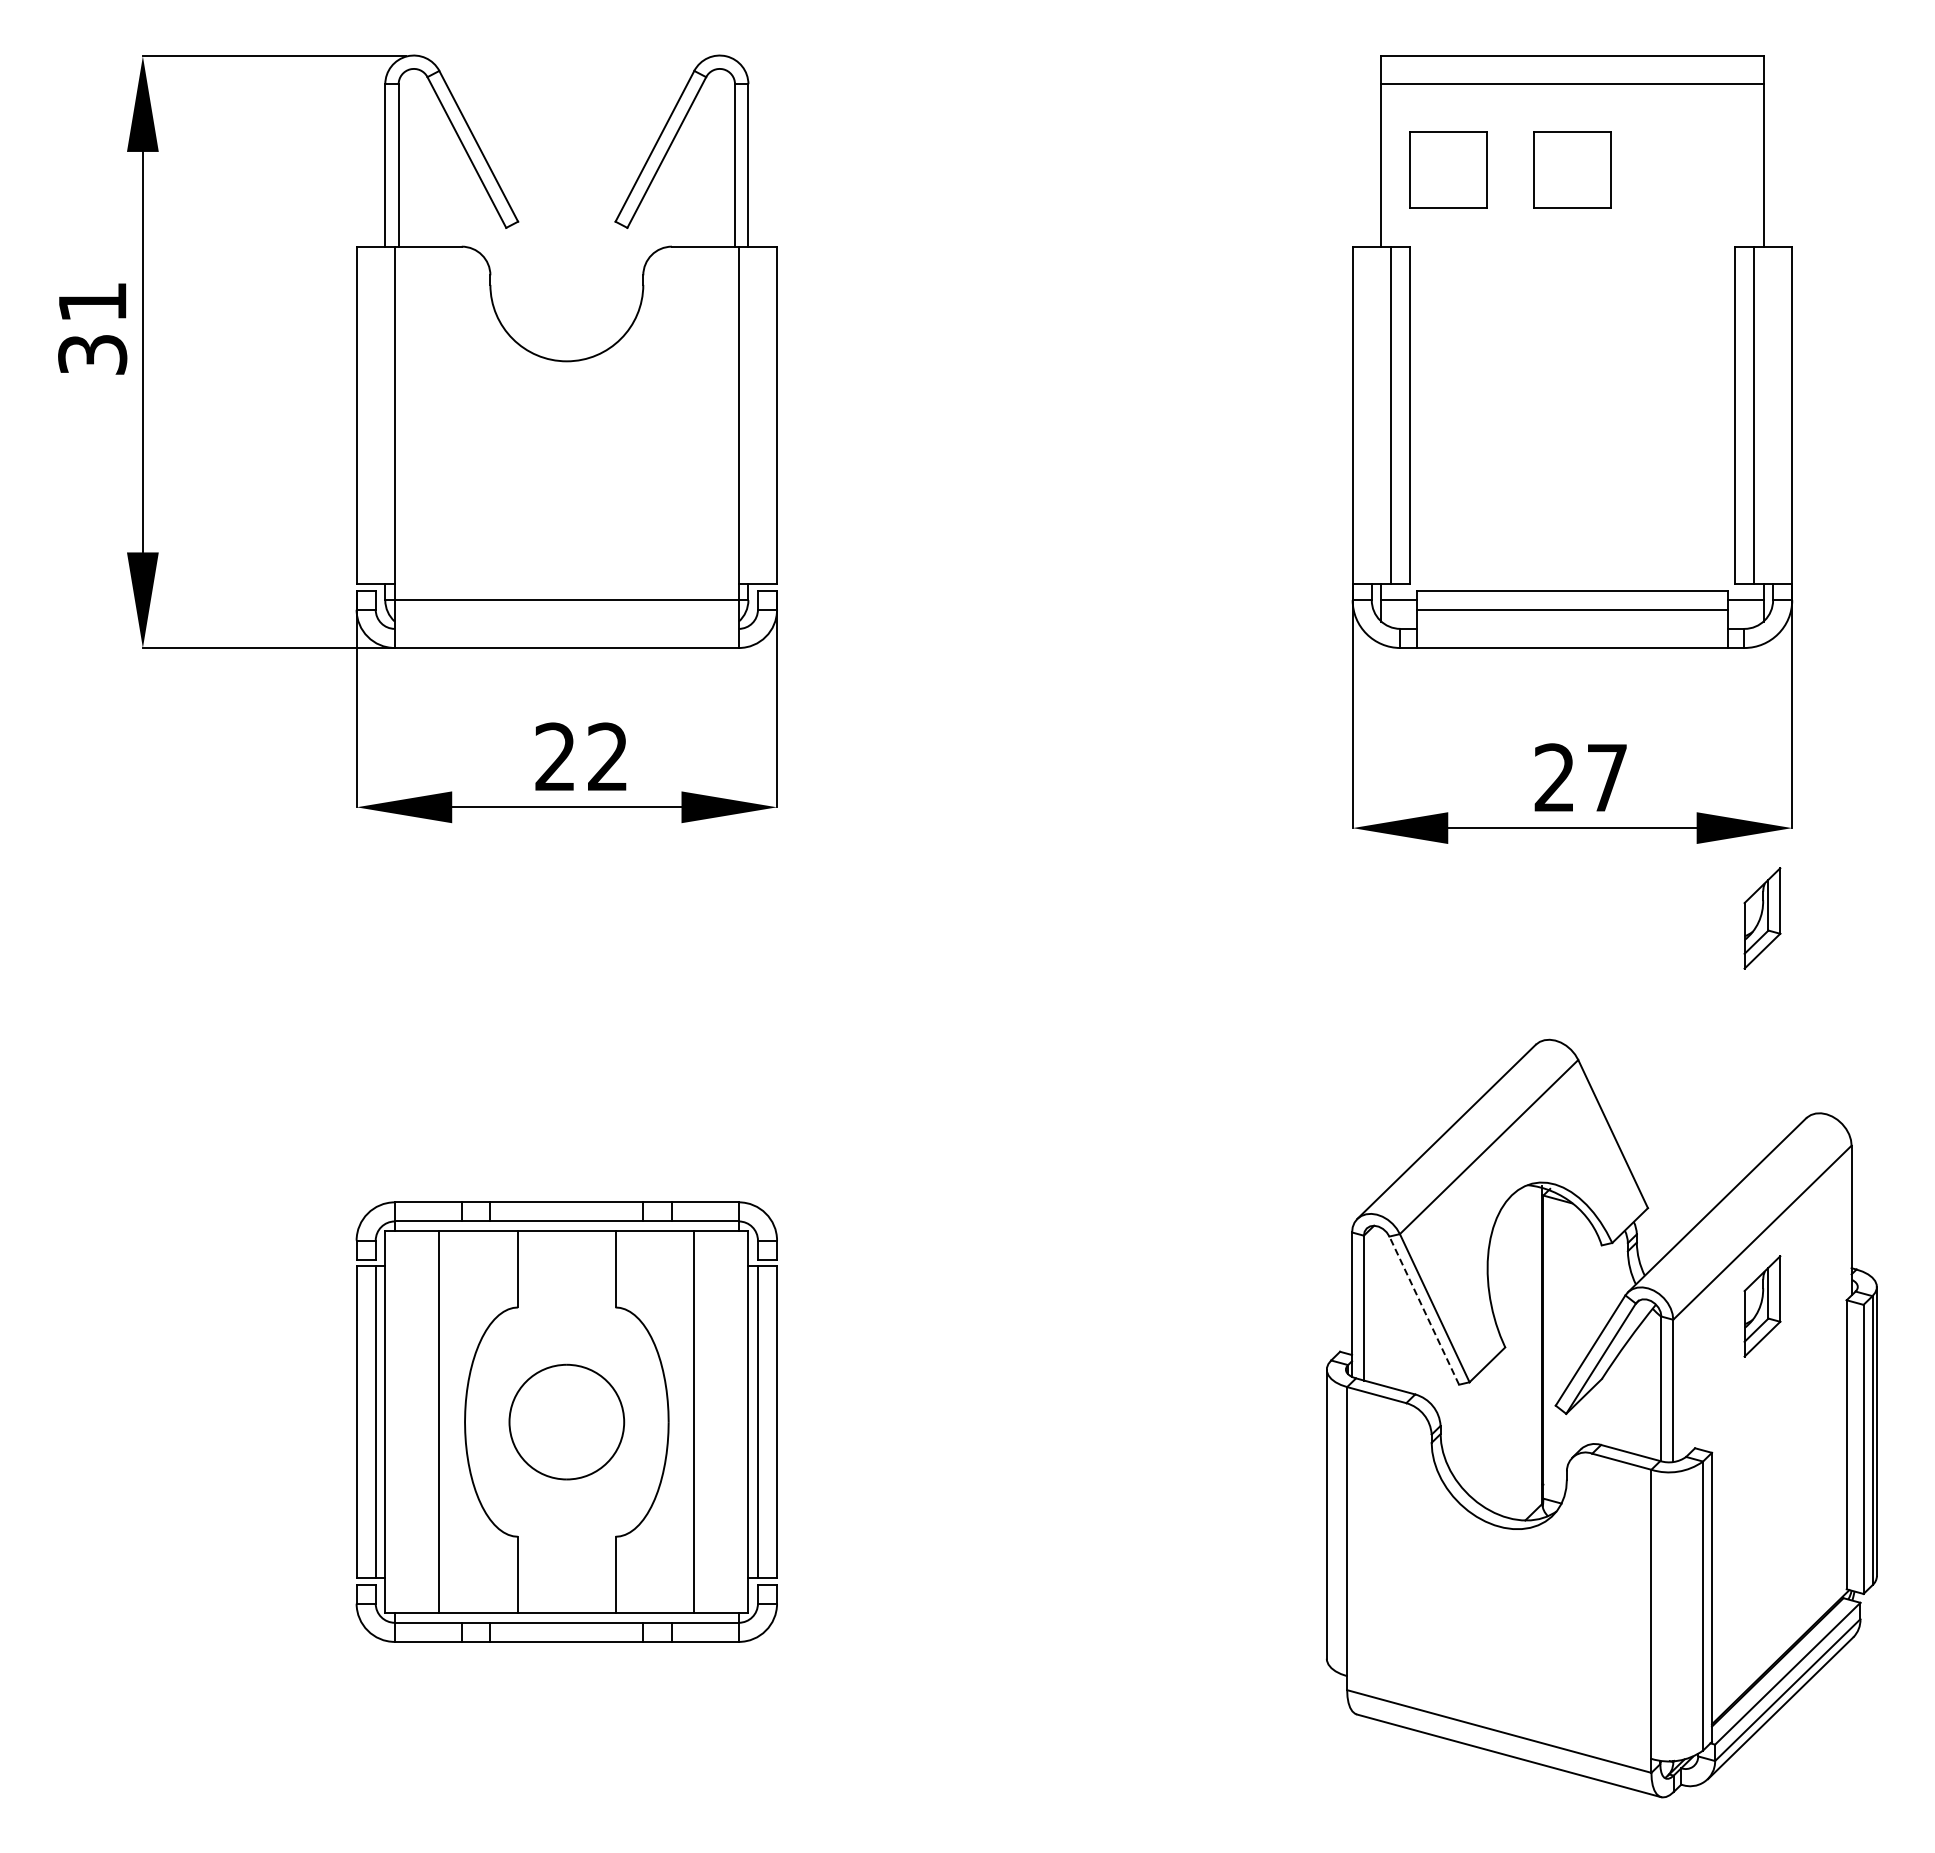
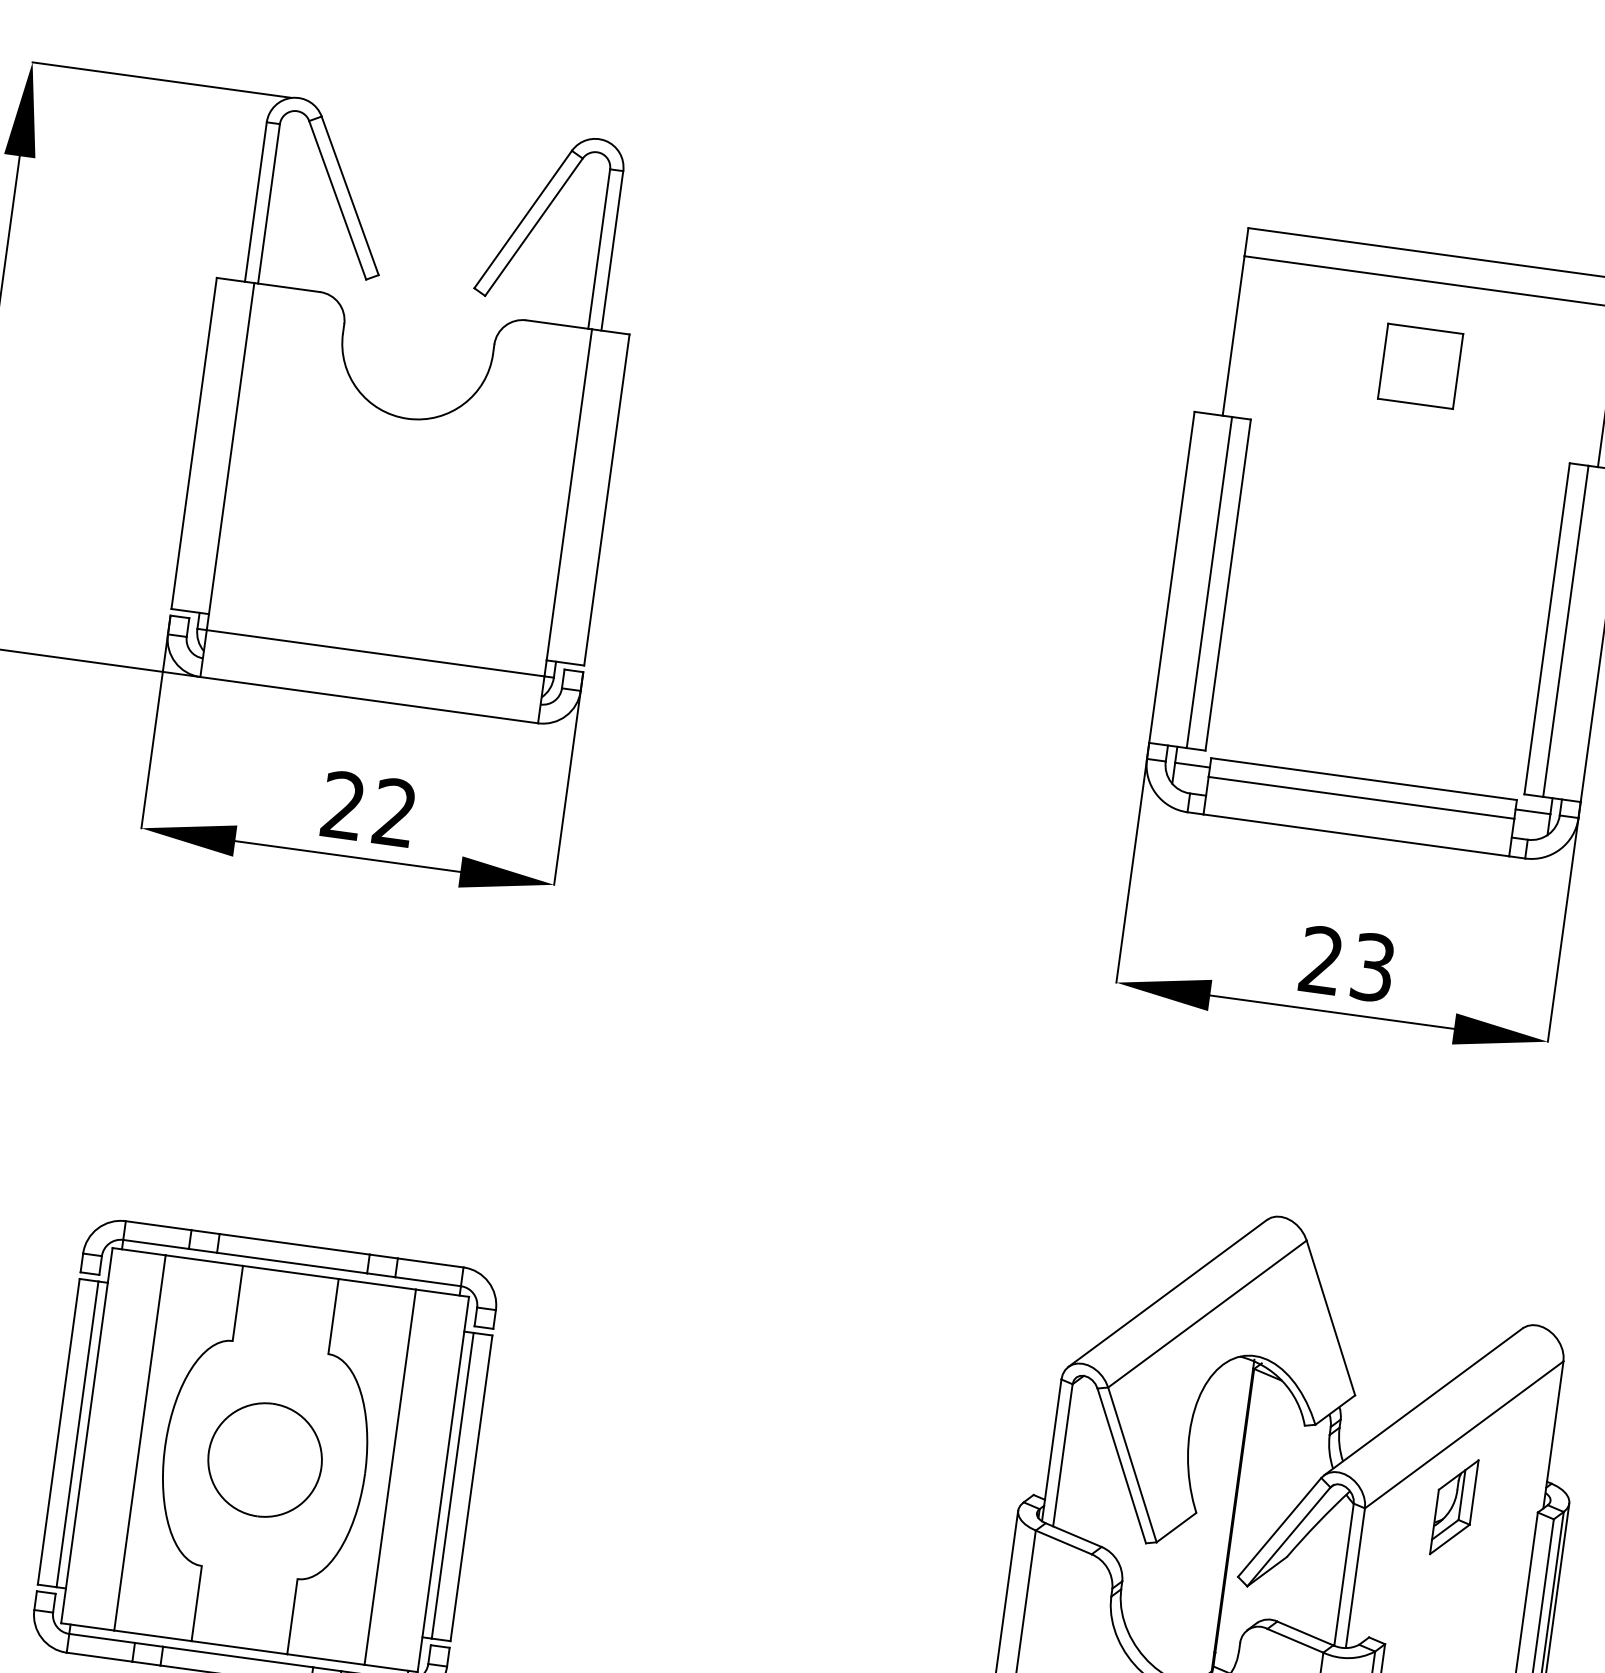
part: (1448, 169) -> (1299, 348), removed
text: (1607, 777) -> (1373, 967), 27 -> 23
part: (1762, 918) -> (1506, 1126), removed
line: (1424, 1310) -> (1122, 1465), dashed -> solid

